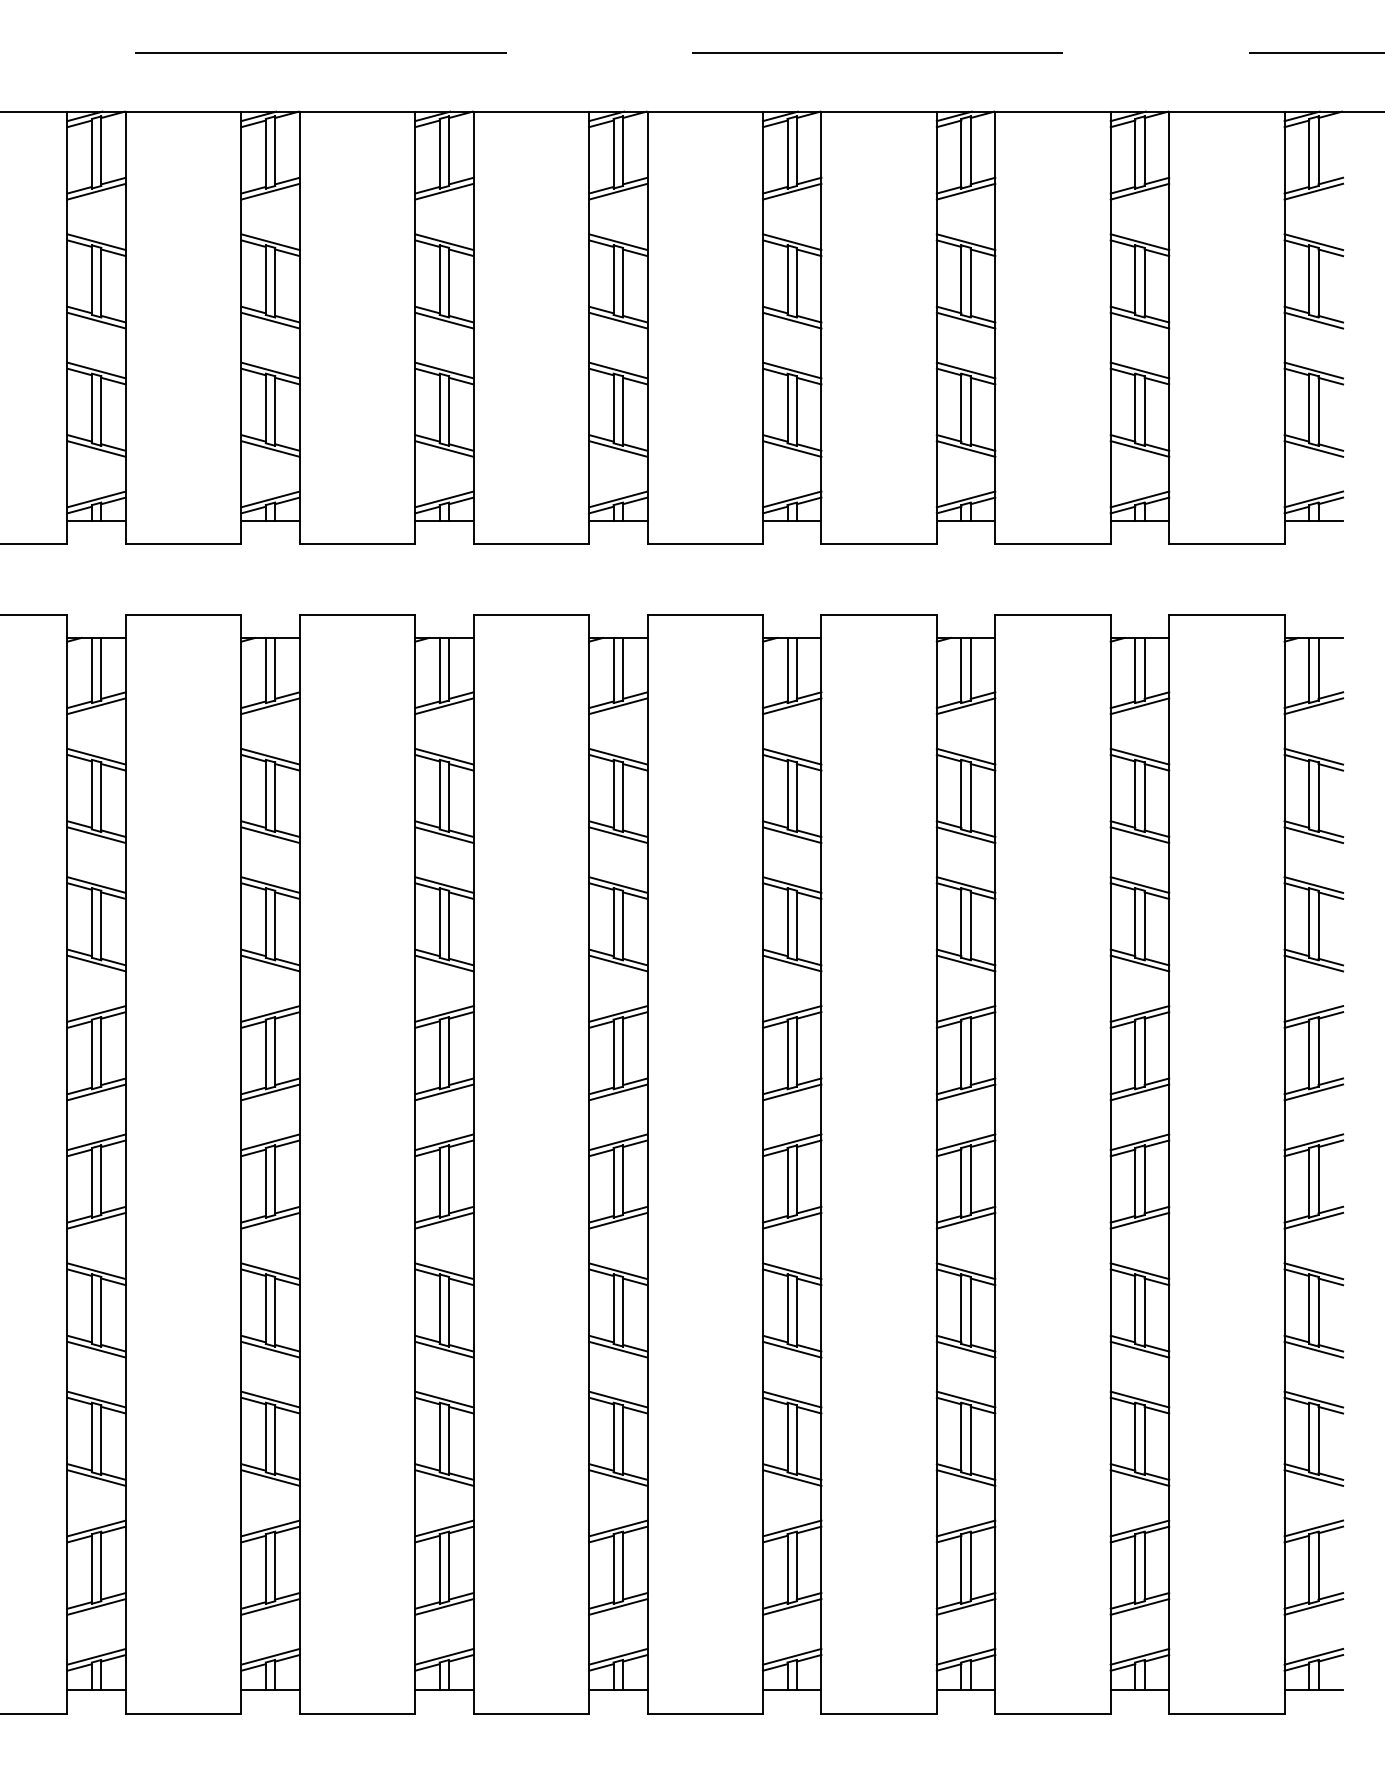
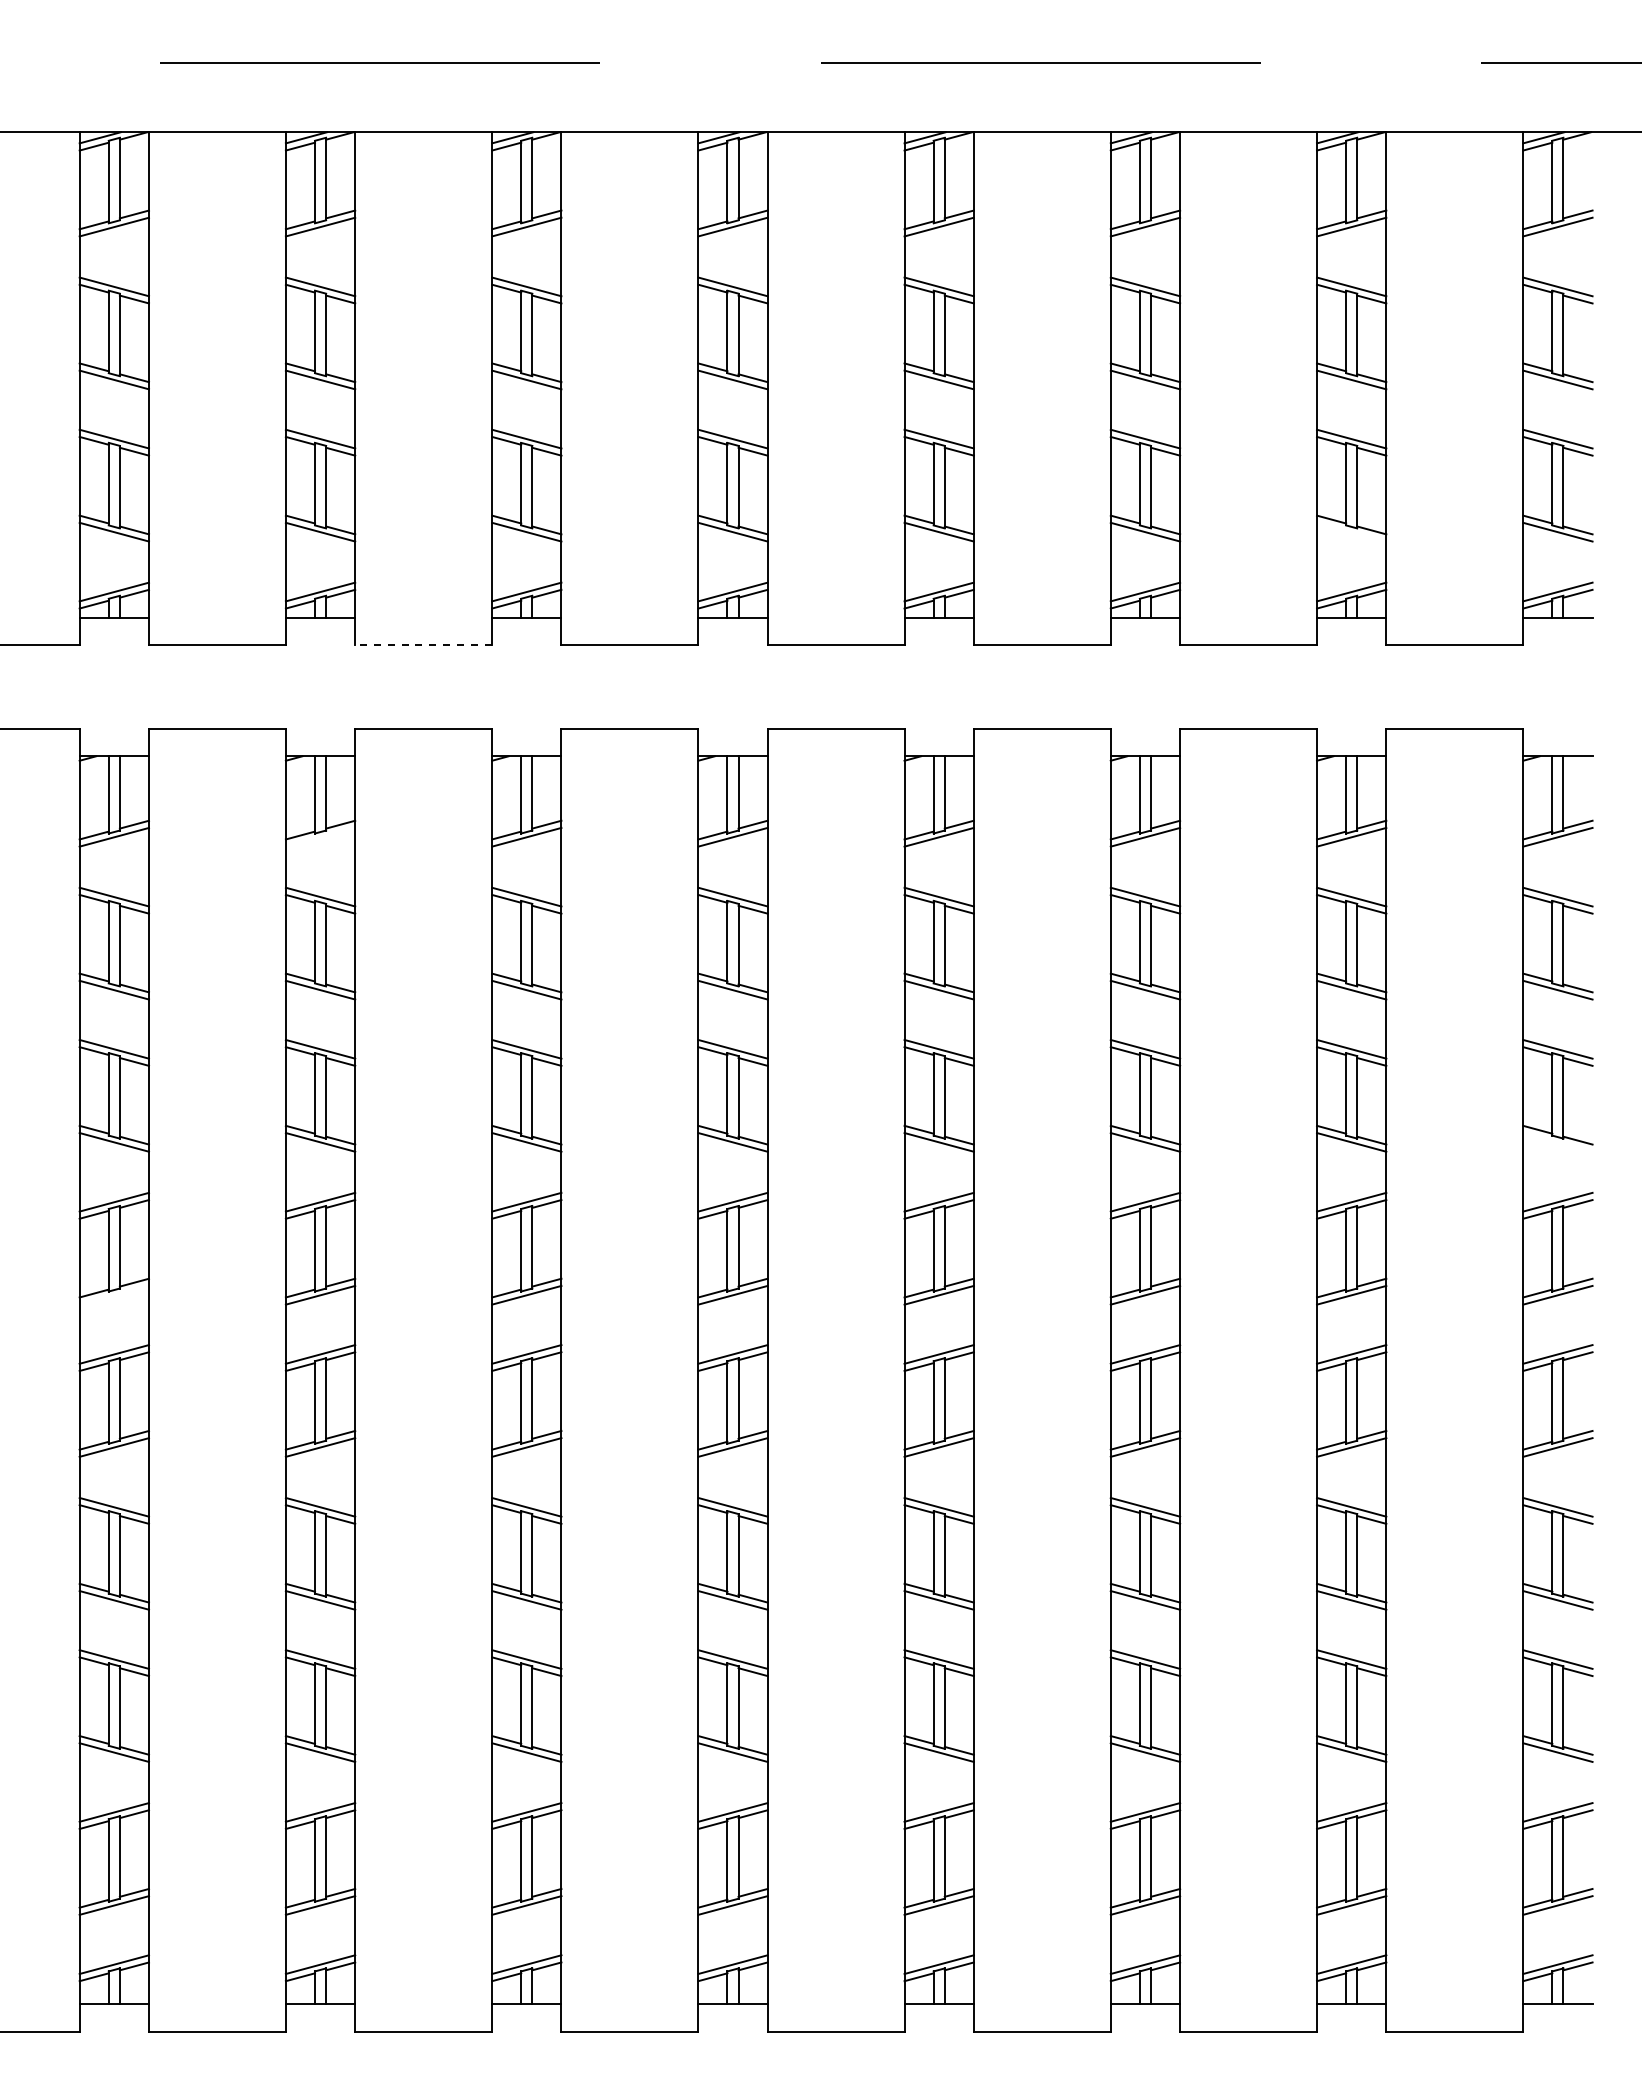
line: (1139, 448) -> (1351, 531), removed
line: (357, 544) -> (423, 645), solid -> dashed
line: (270, 705) -> (320, 836), removed
line: (1313, 963) -> (1557, 1142), removed
line: (96, 1091) -> (114, 1294), removed

